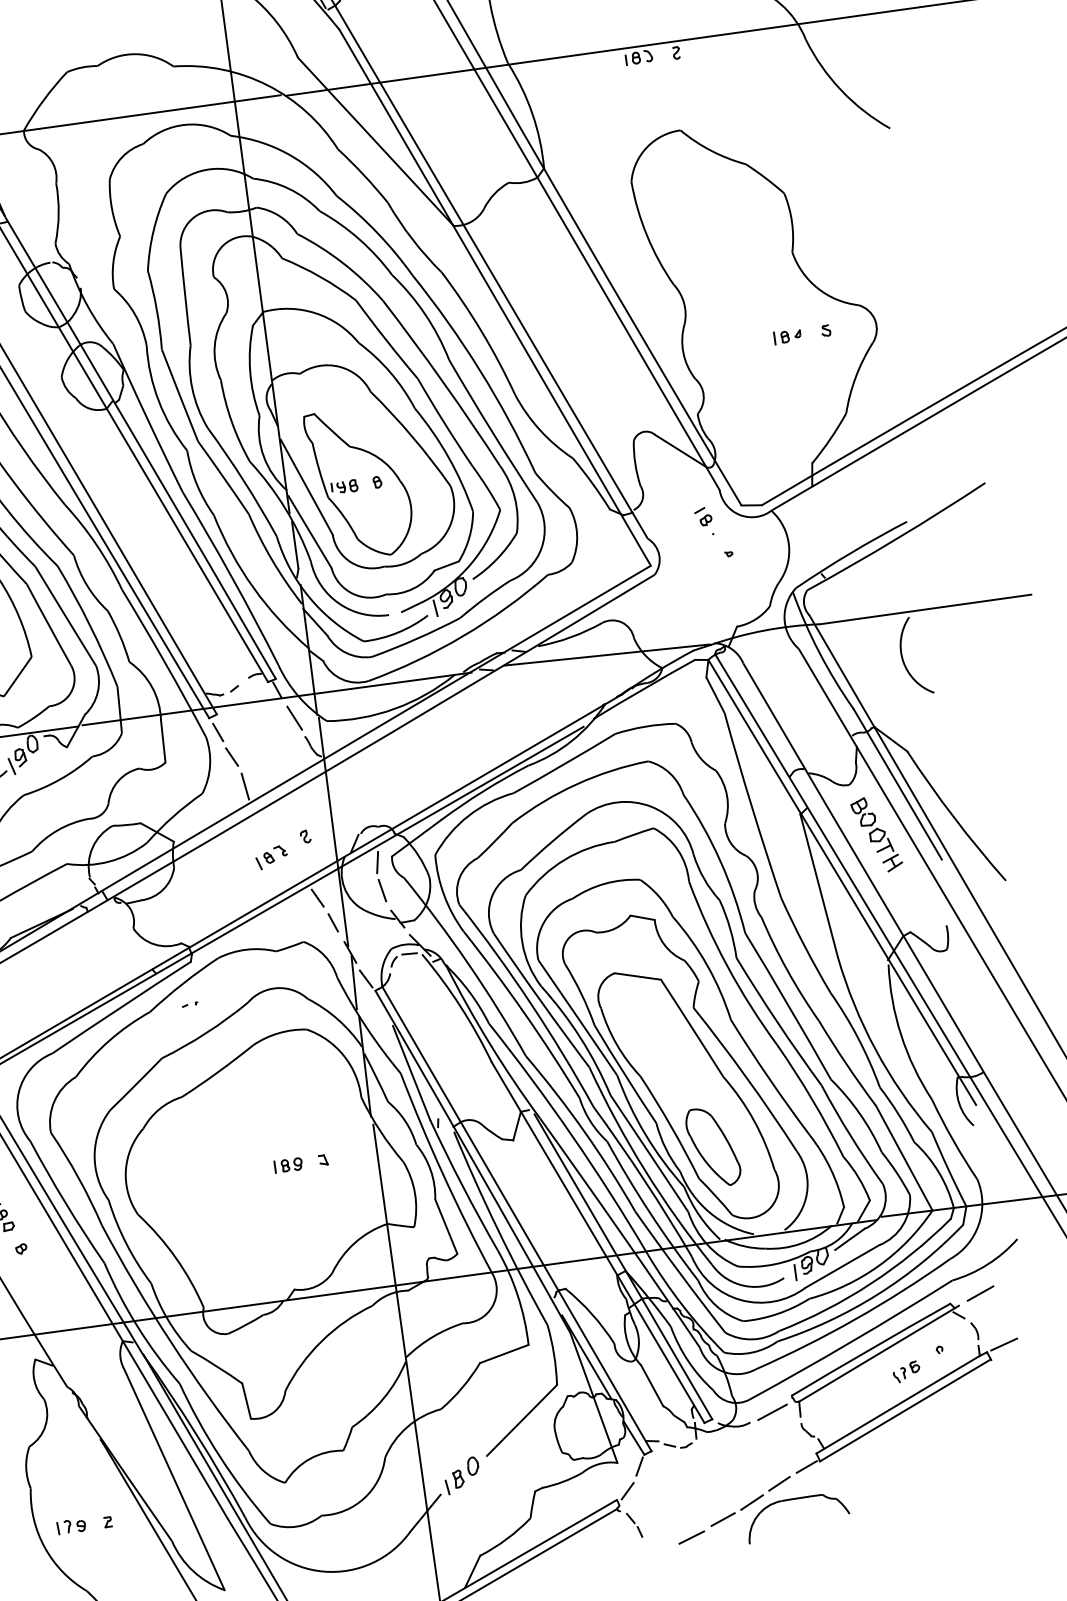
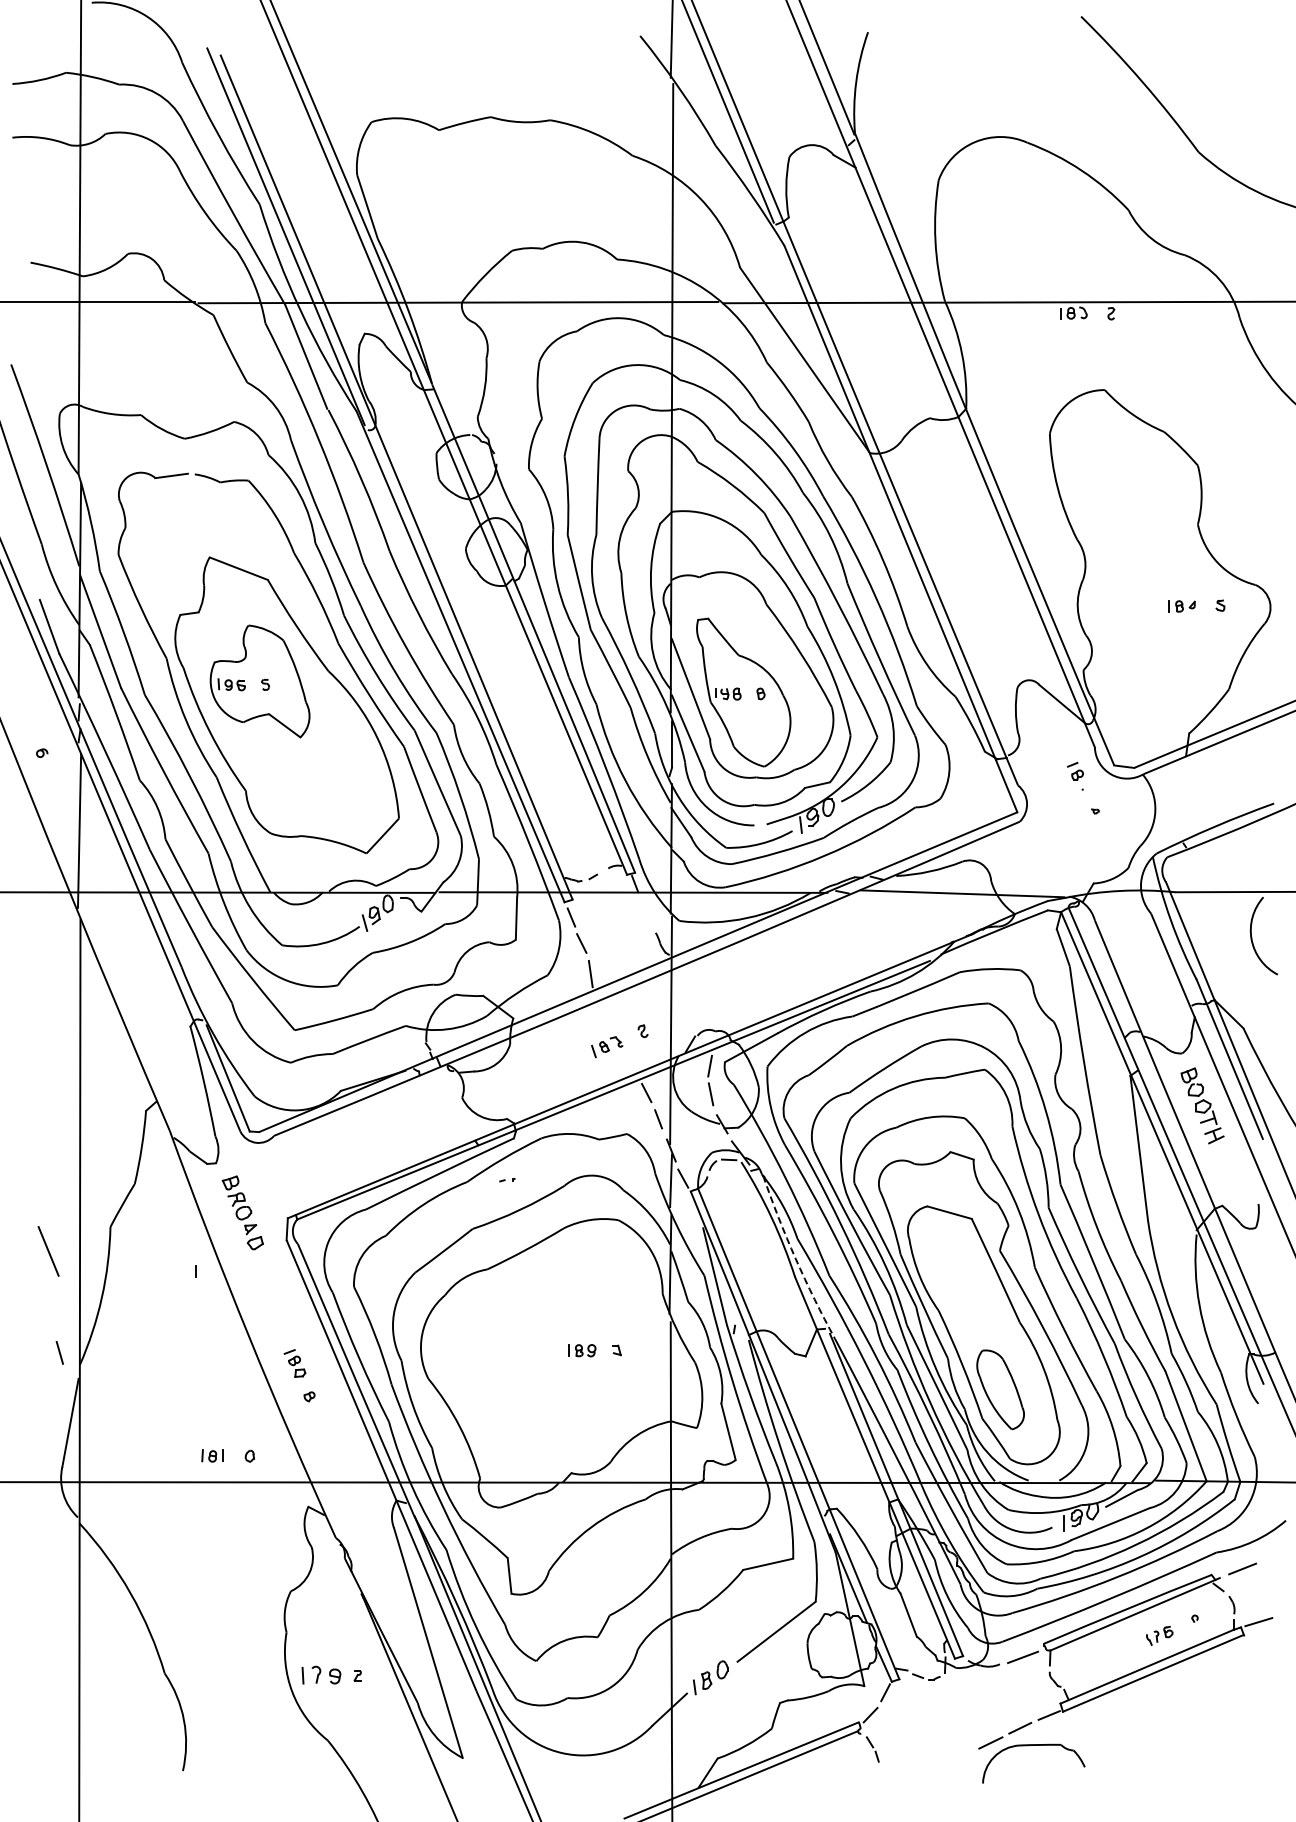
line: (293, 718) -> (647, 913), removed
arc: (489, 1043) -> (795, 1258), solid -> dashed
line: (723, 1519) -> (960, 1755), removed
part: (70, 1525) -> (320, 1674), size x1.4
line: (691, 1536) -> (926, 1768), removed

